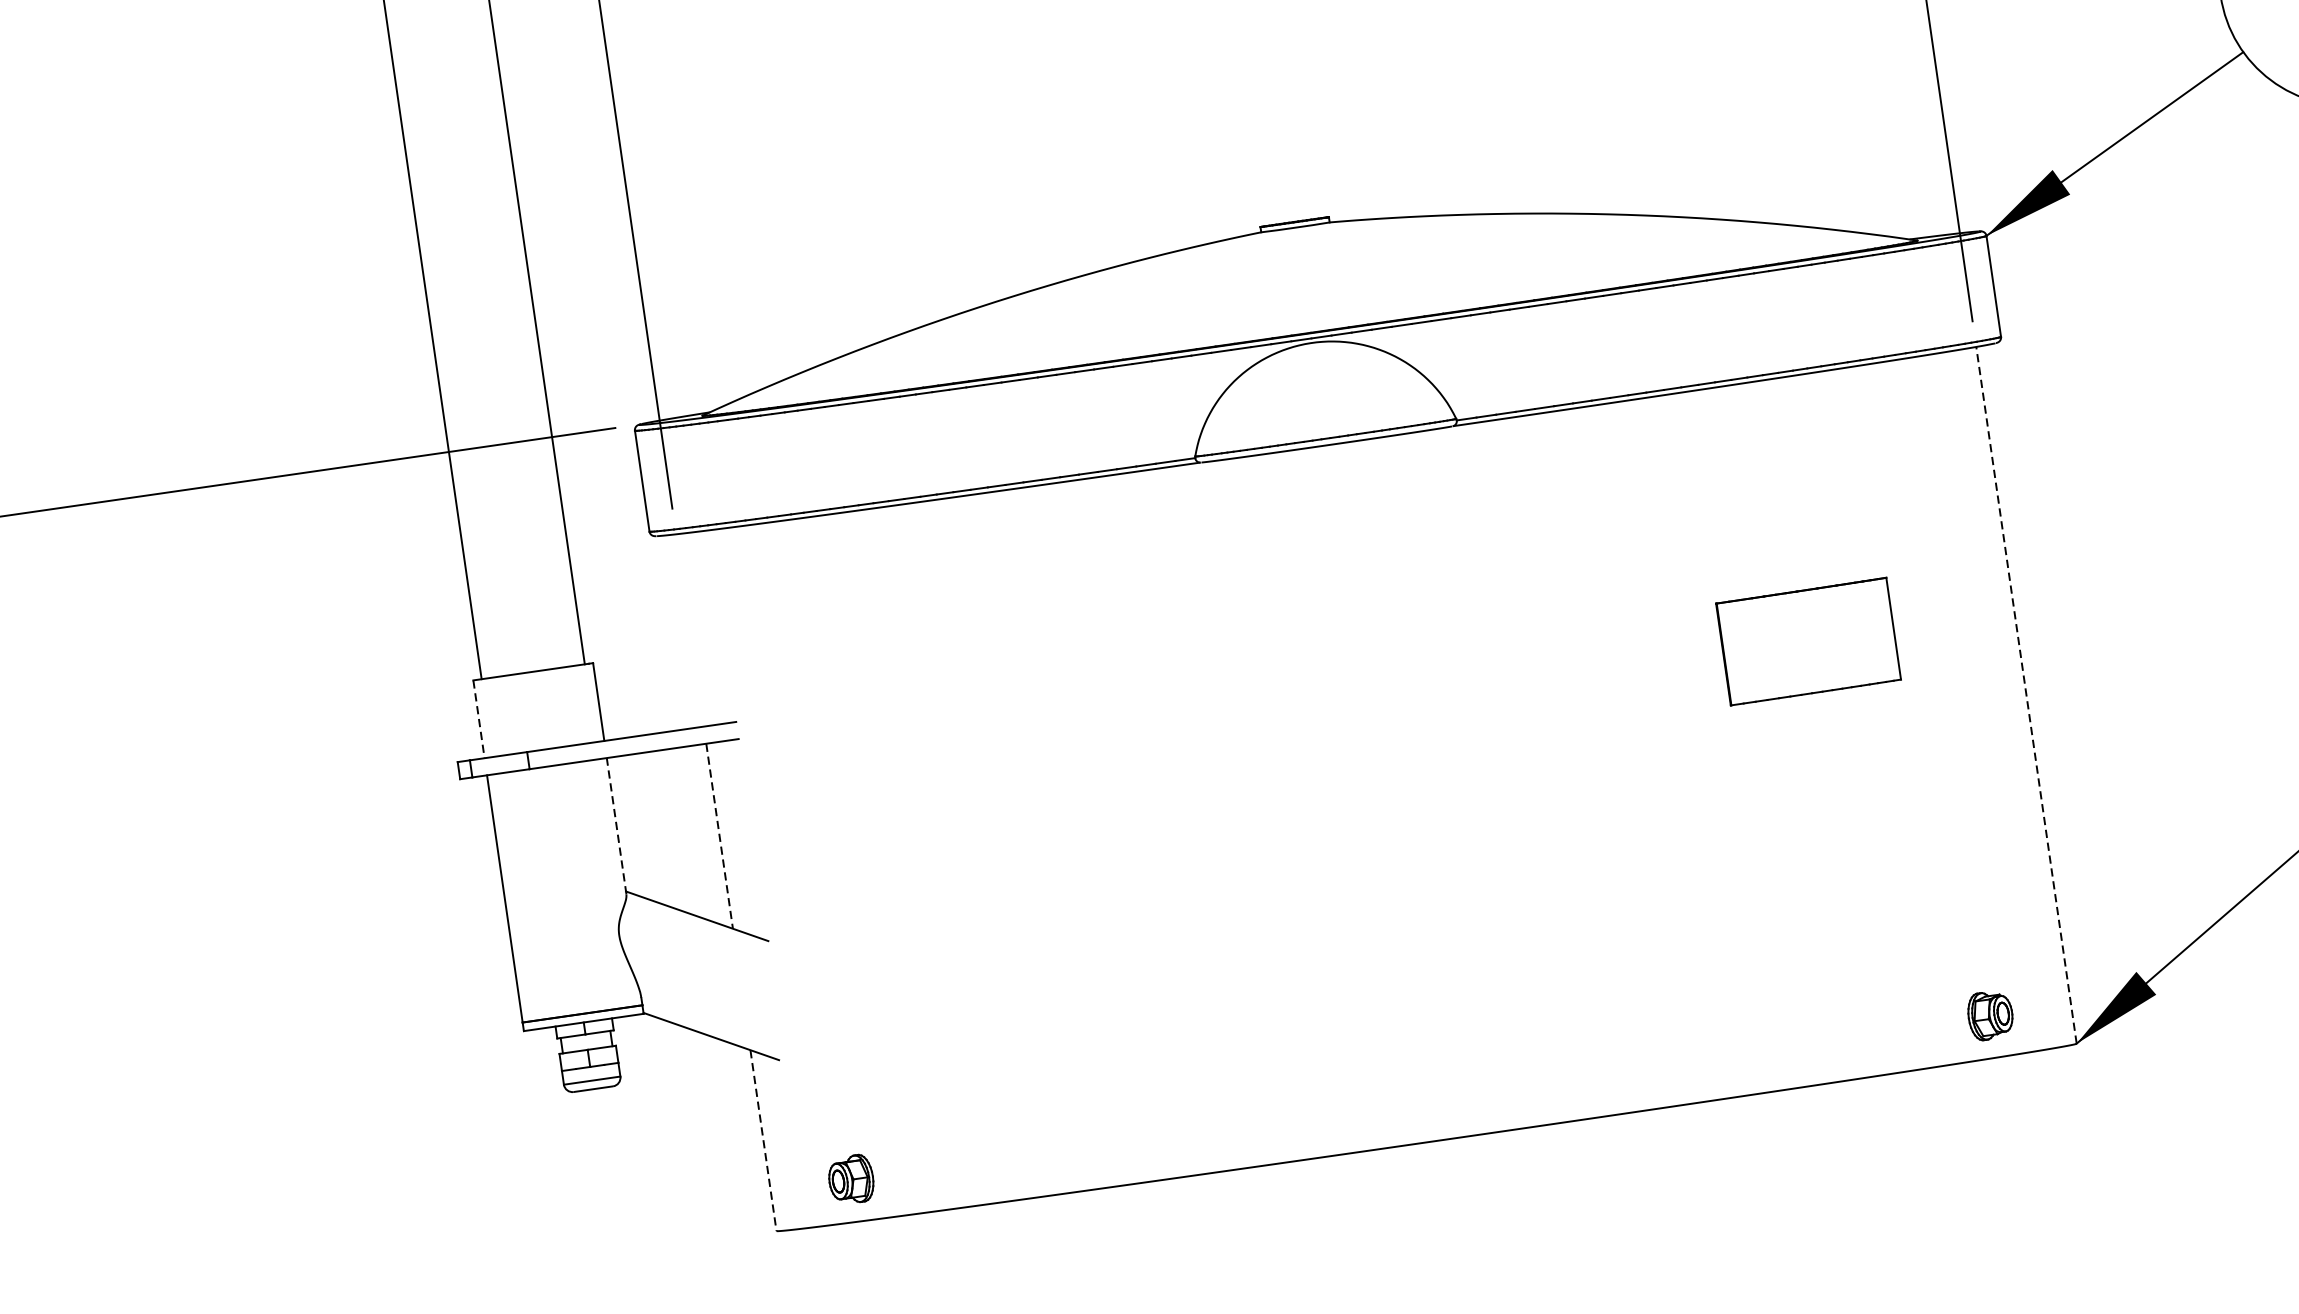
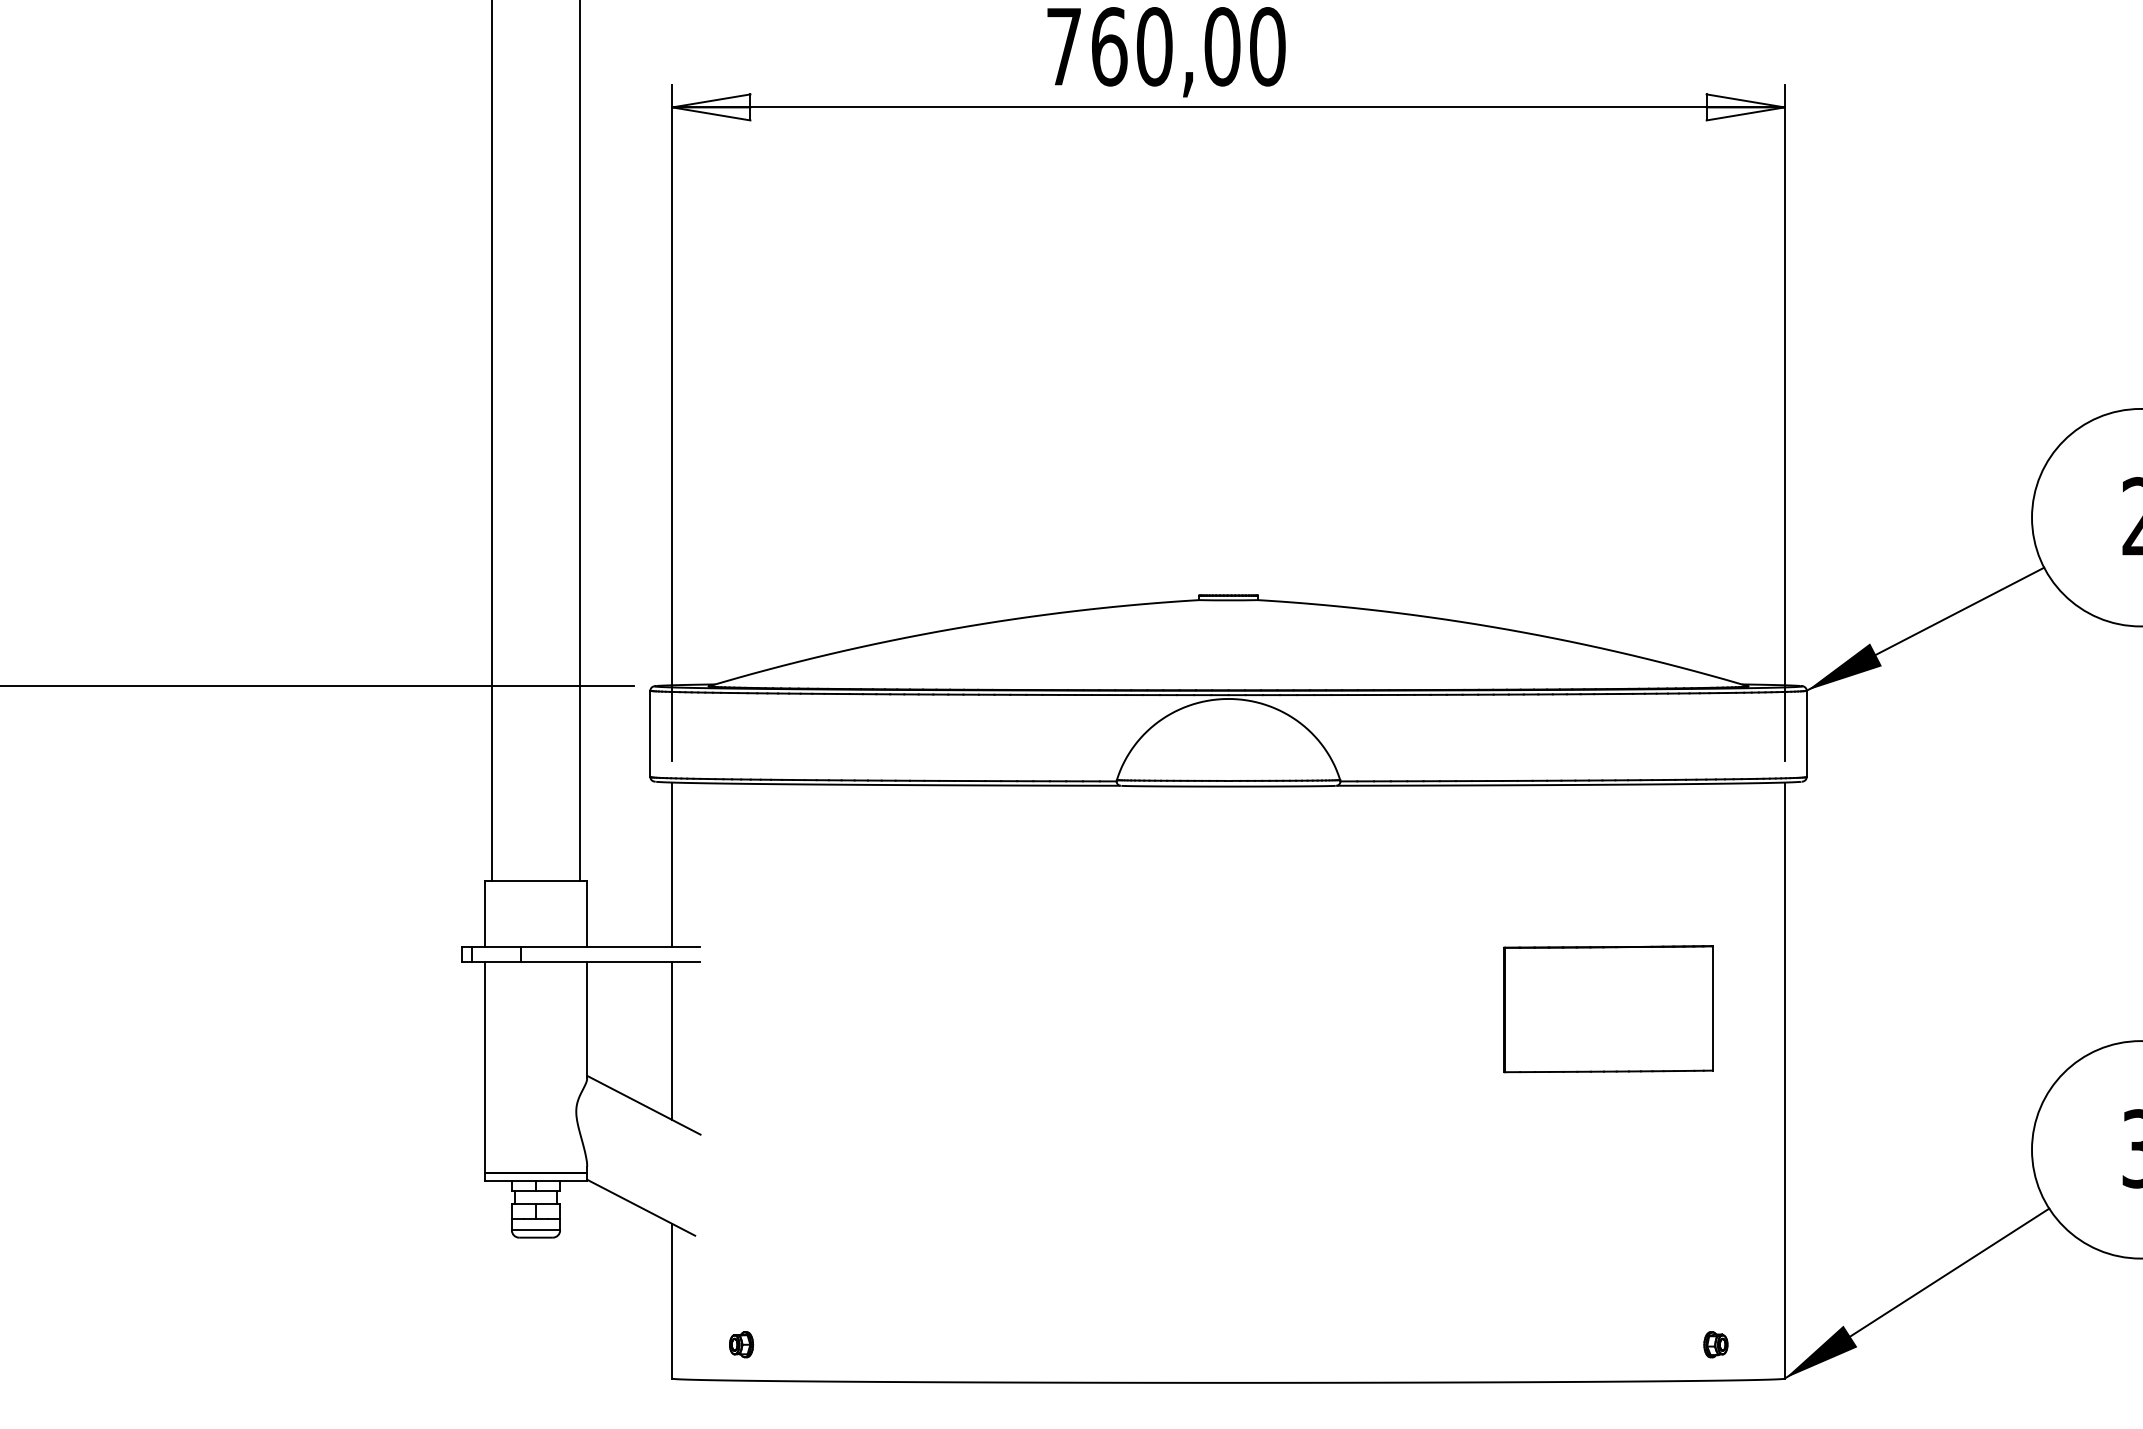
line: (690, 630) -> (672, 864), added
part: (1808, 641) -> (1608, 1009), size x1.43
line: (2026, 695) -> (1784, 1080), dashed -> solid
line: (478, 720) -> (484, 914), dashed -> solid
line: (616, 825) -> (587, 1019), dashed -> solid
line: (719, 836) -> (672, 1041), dashed -> solid
part: (1990, 1015) -> (1715, 1344), size x0.62
line: (763, 1140) -> (672, 1301), dashed -> solid
part: (851, 1179) -> (741, 1344), size x0.62

